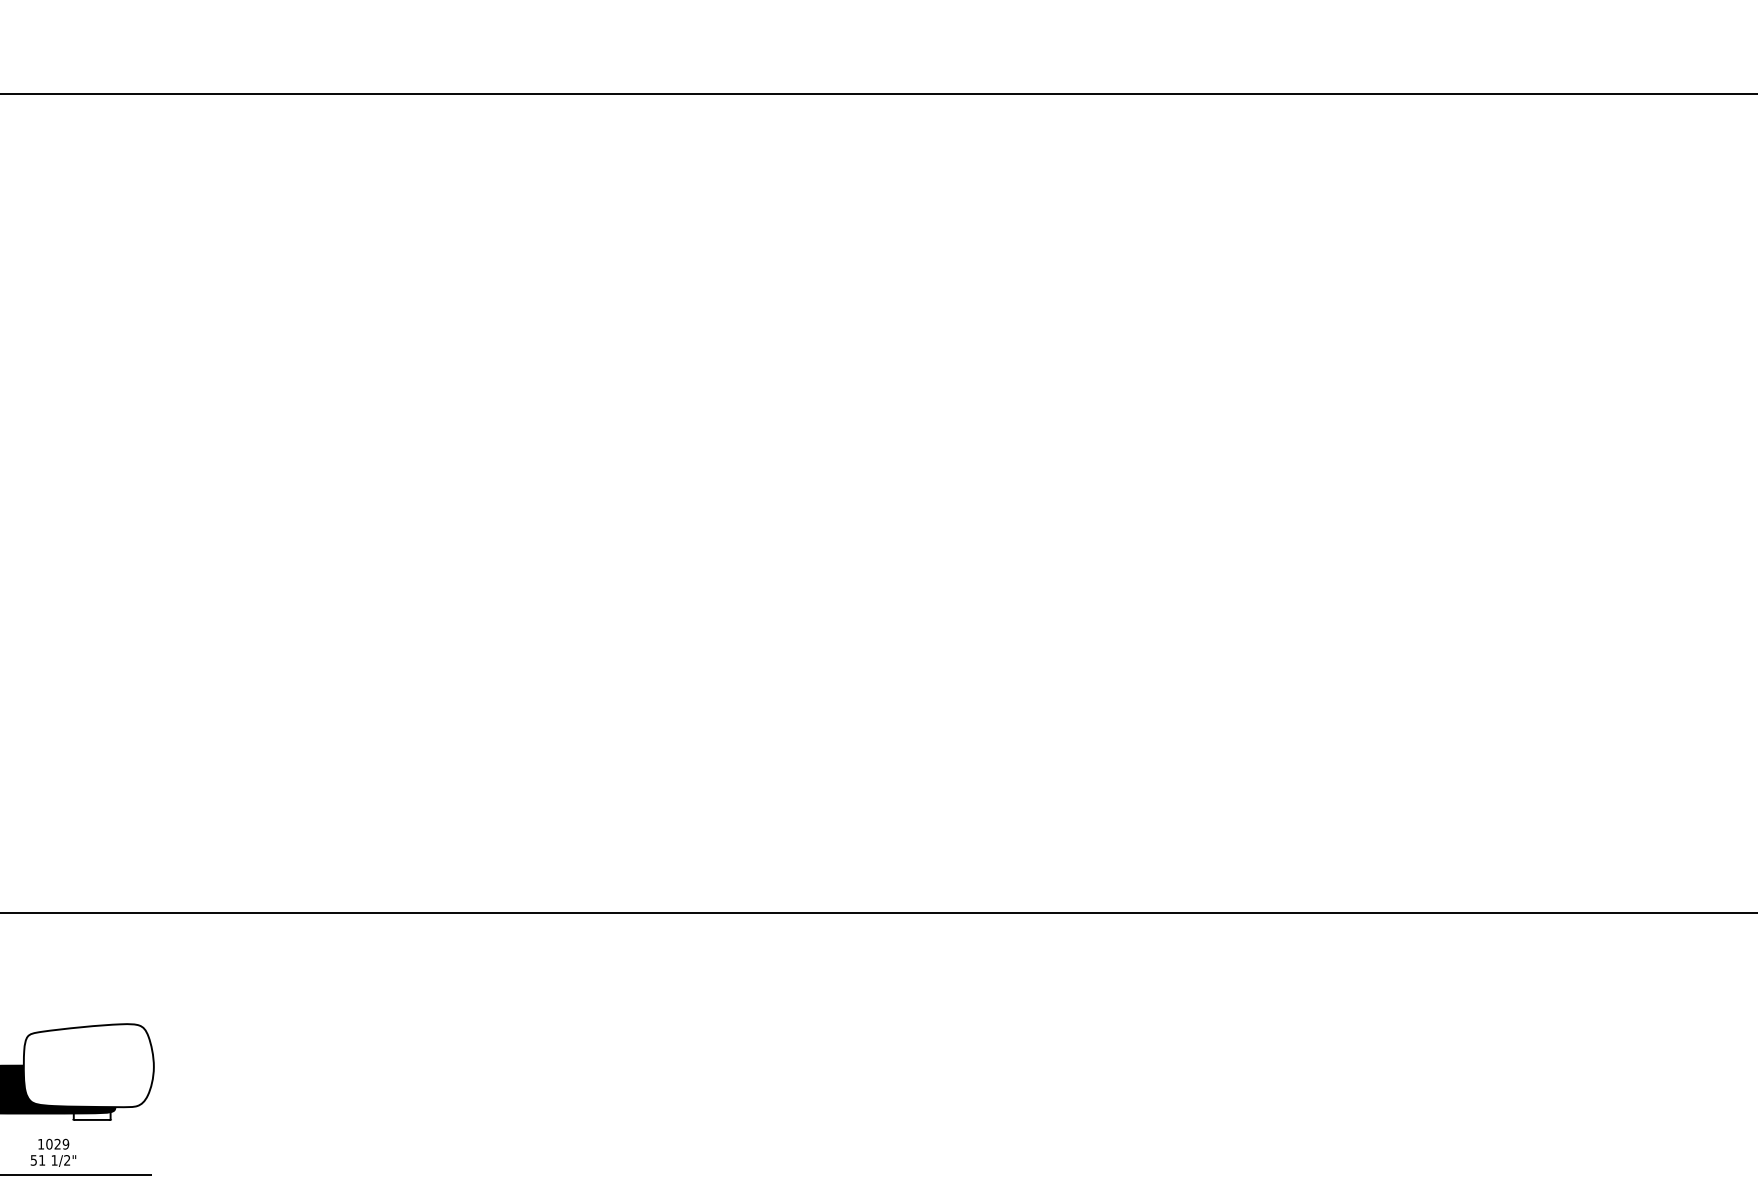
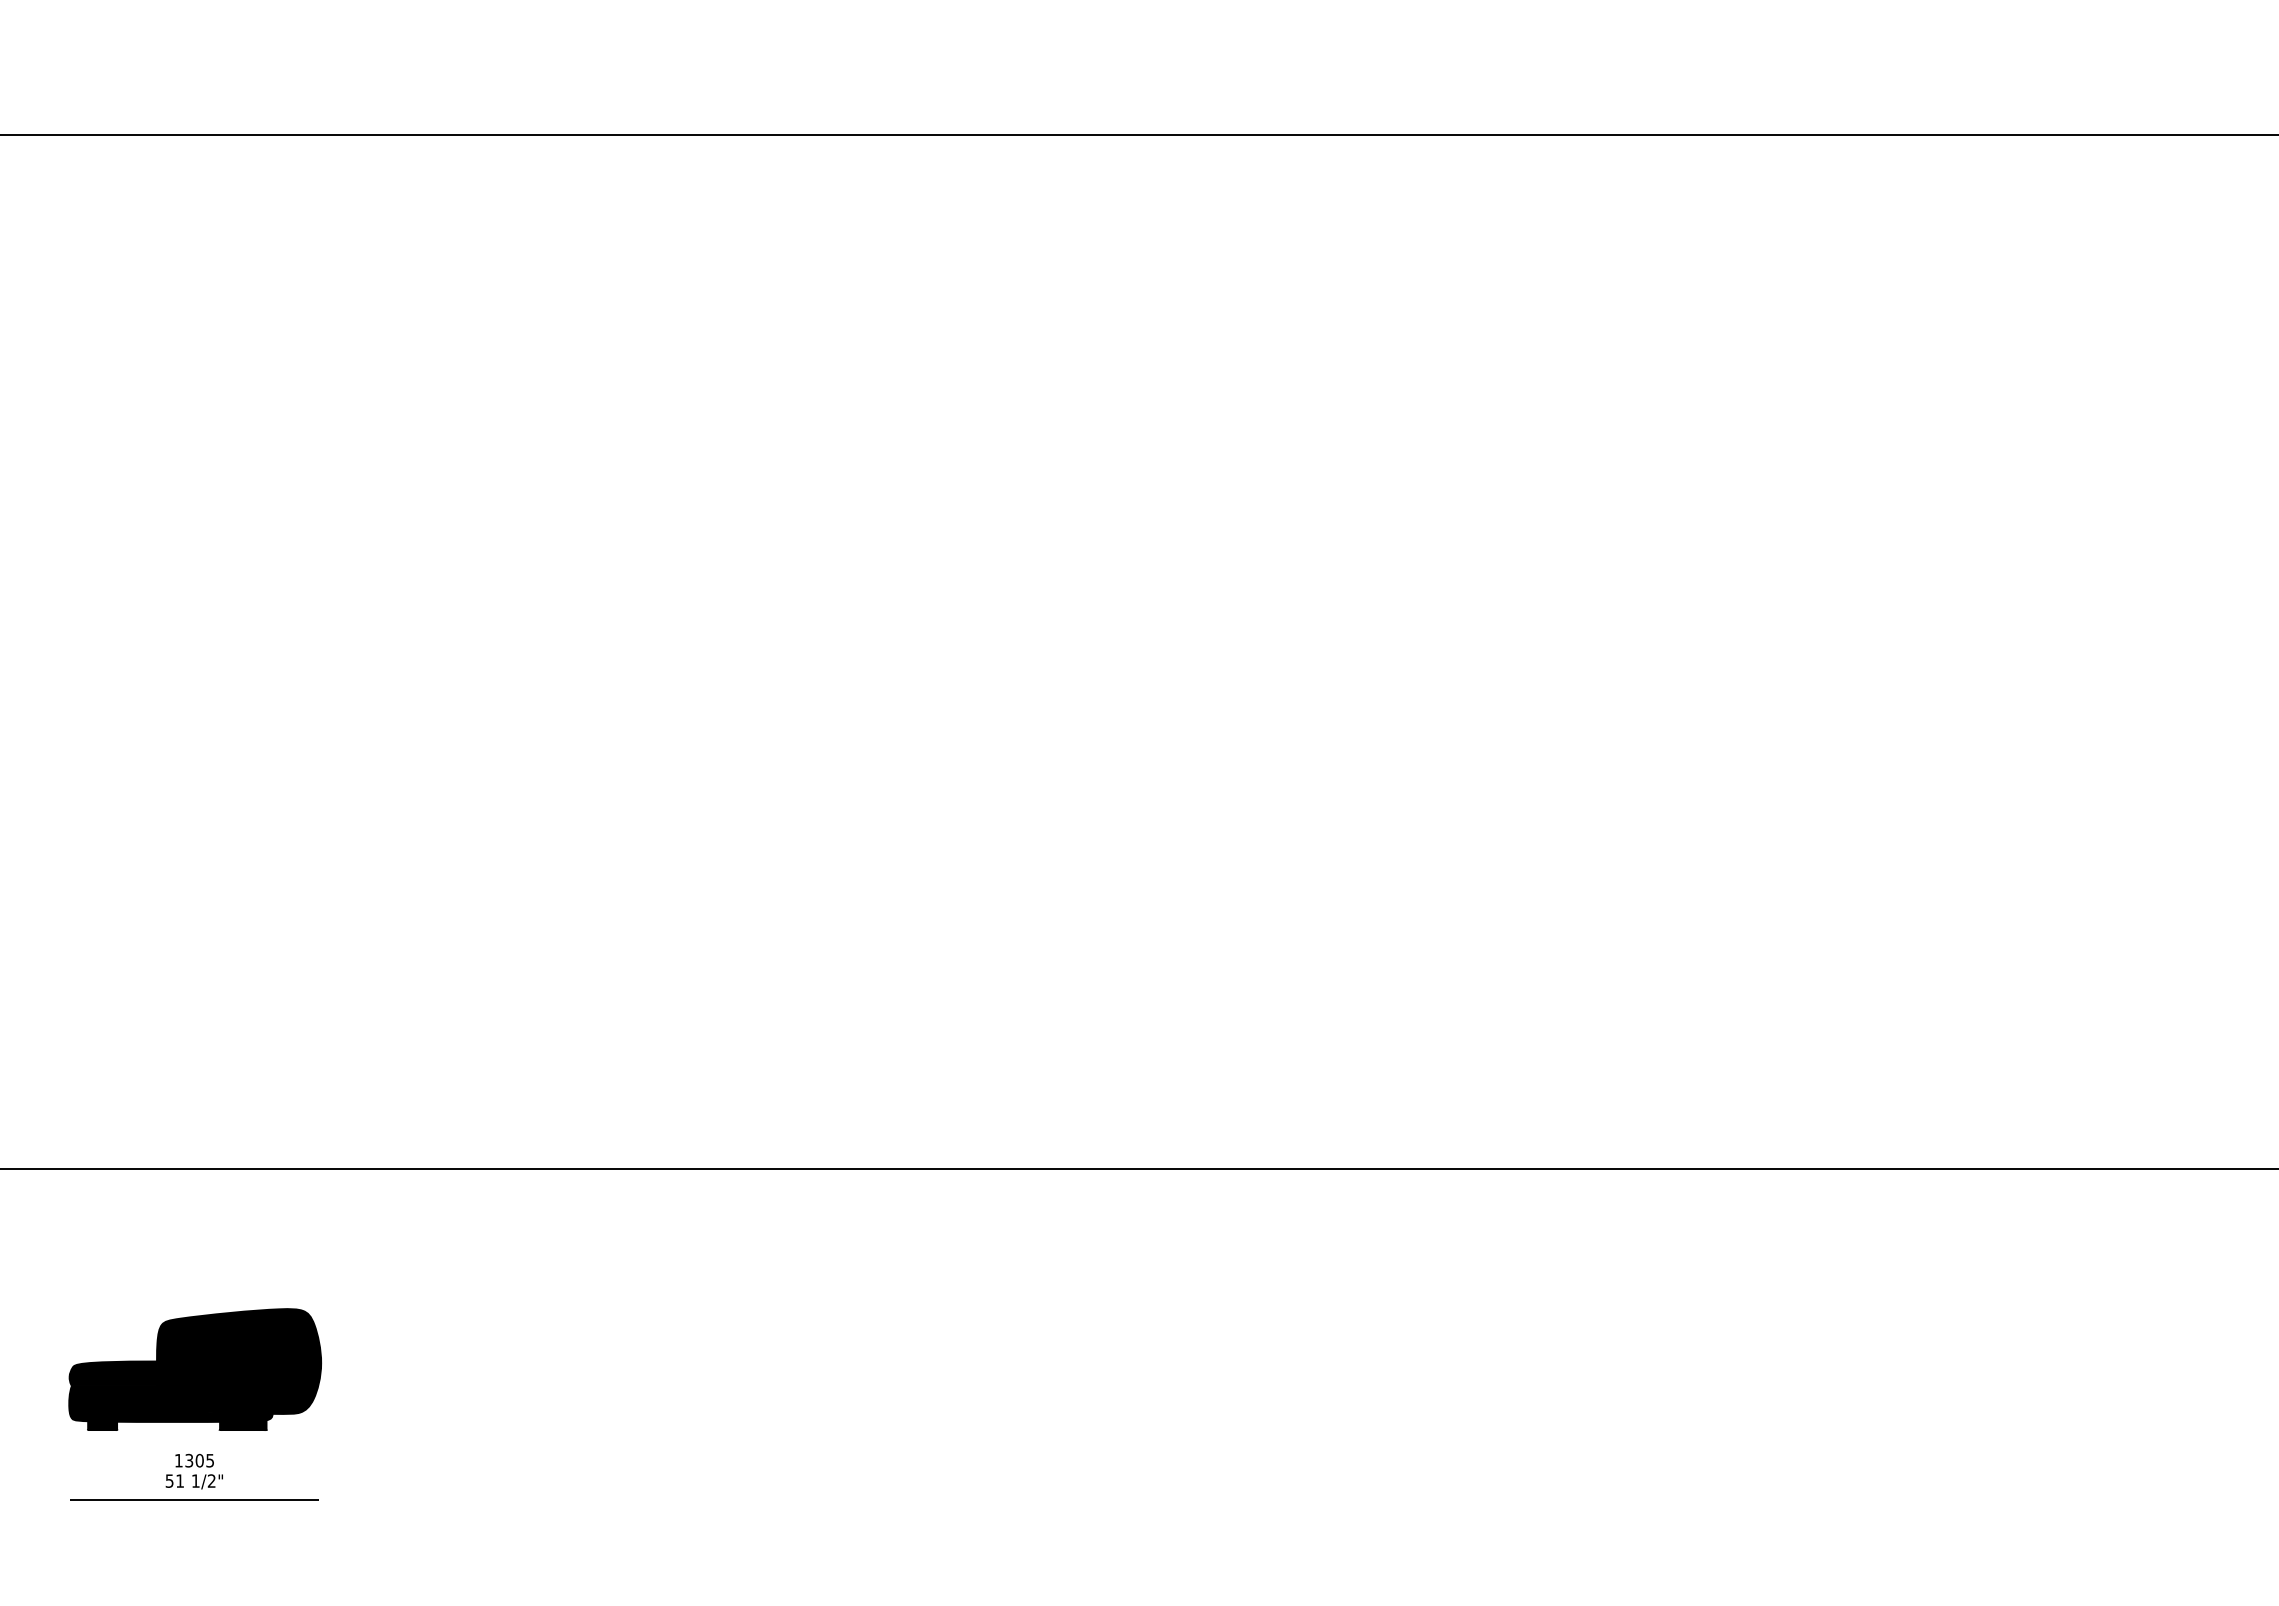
fill: (89, 1065) -> (239, 1361), added
fill: (92, 1116) -> (243, 1425), added
text: (57, 1144) -> (199, 1460), 1029 -> 1305

